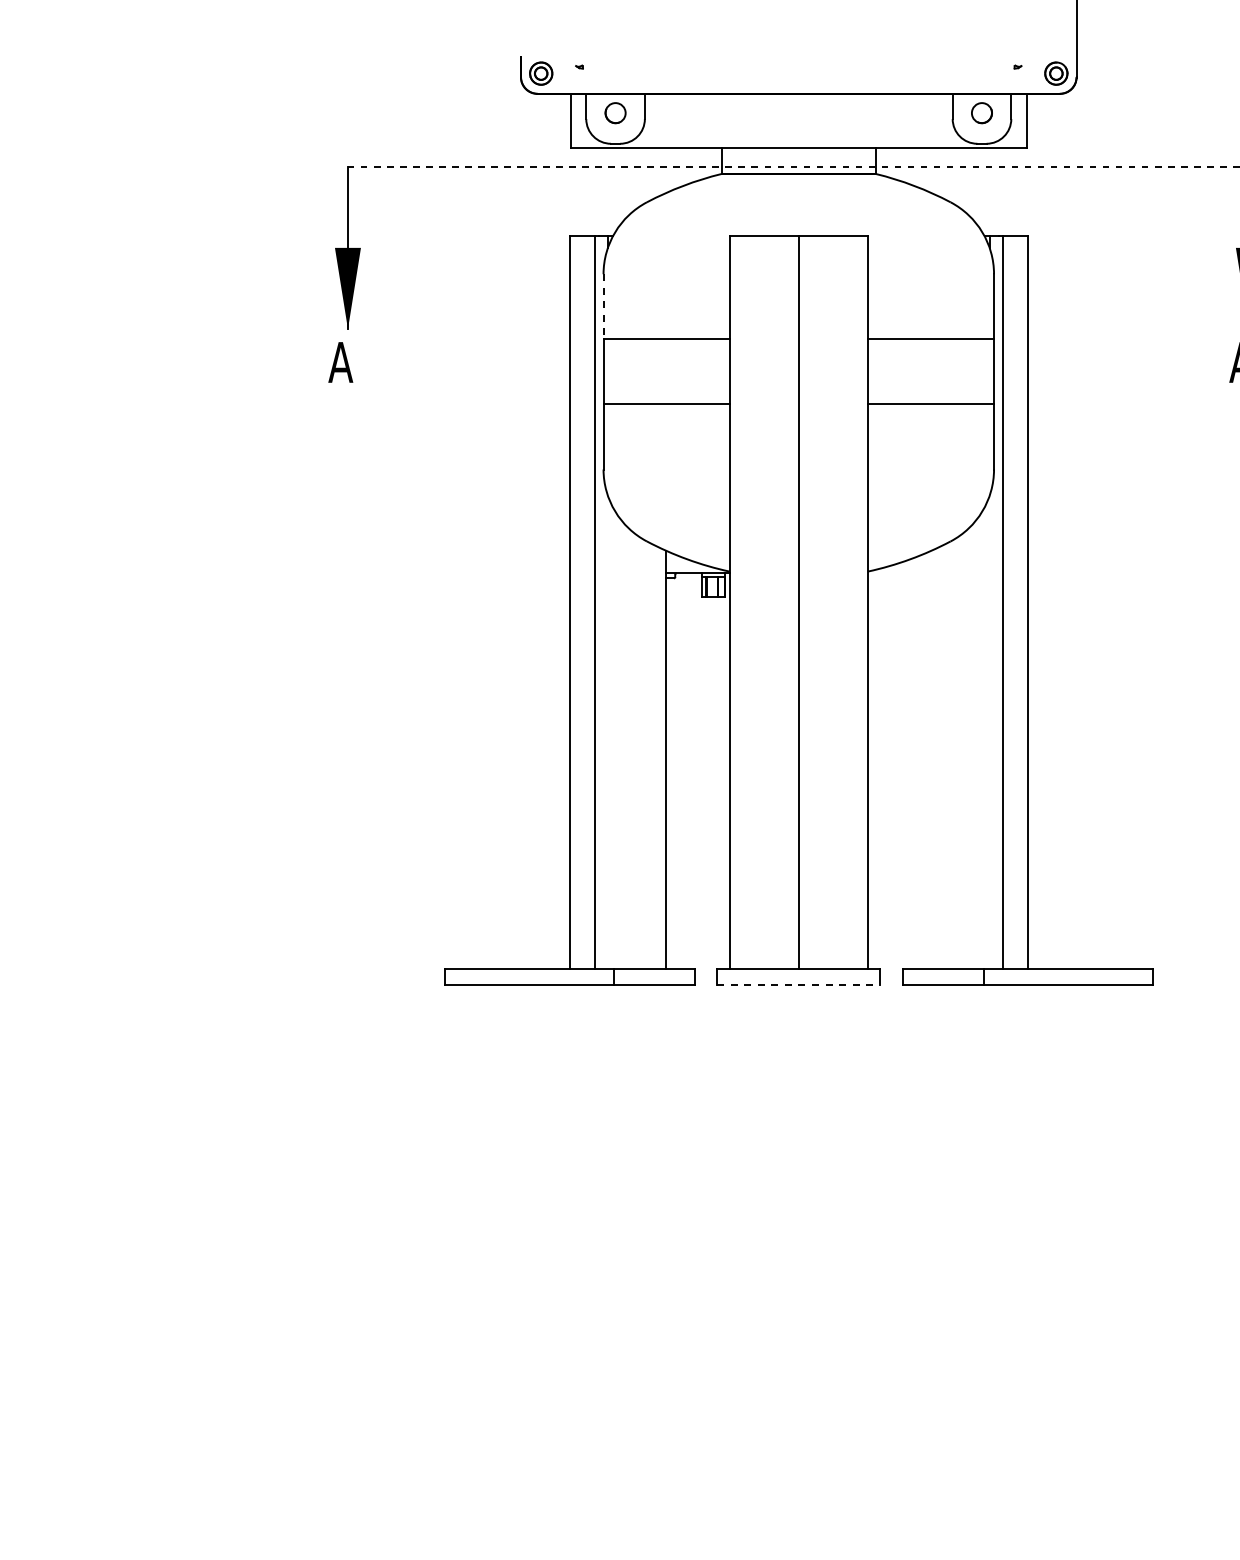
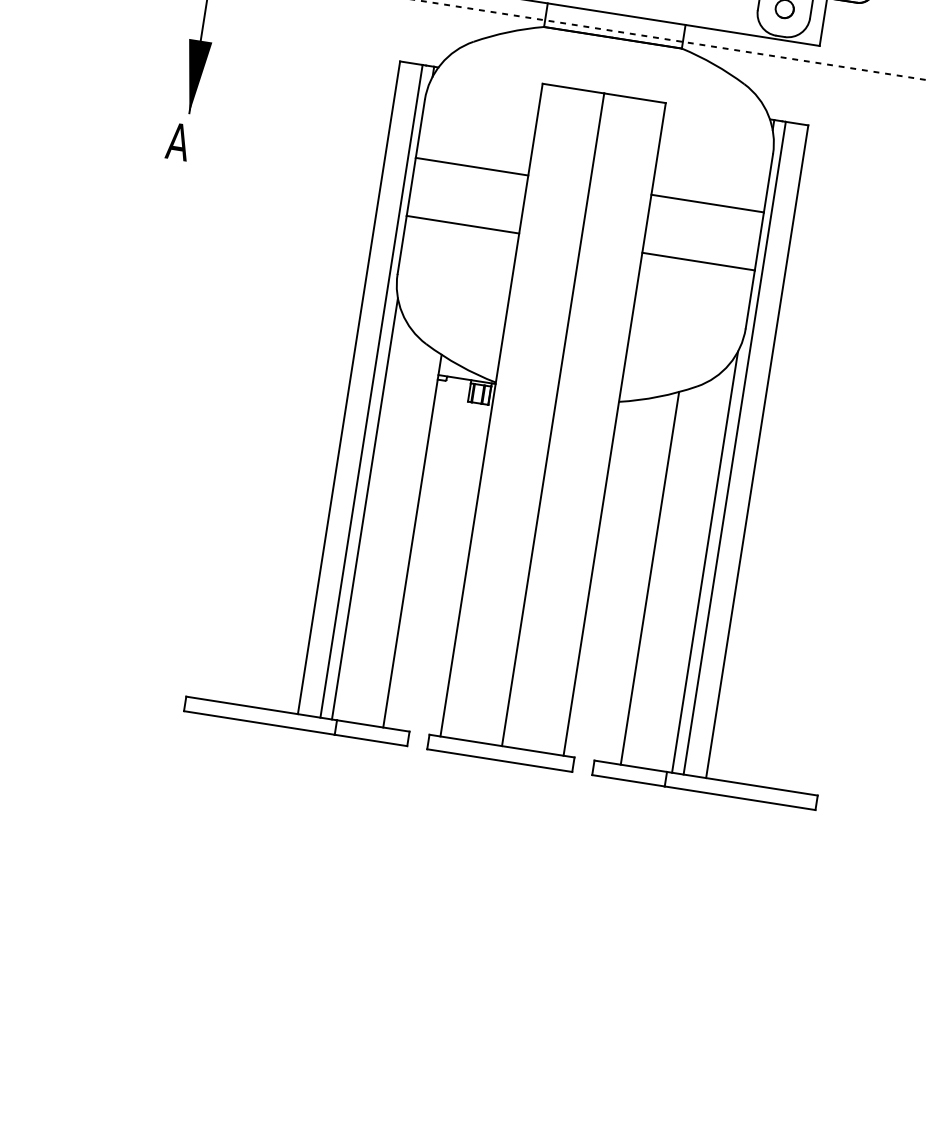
line: (603, 306) -> (420, 128), dashed -> solid
line: (608, 732) -> (365, 509), added
line: (989, 732) -> (704, 562), added
line: (932, 759) -> (650, 578), added
line: (799, 984) -> (500, 760), dashed -> solid

